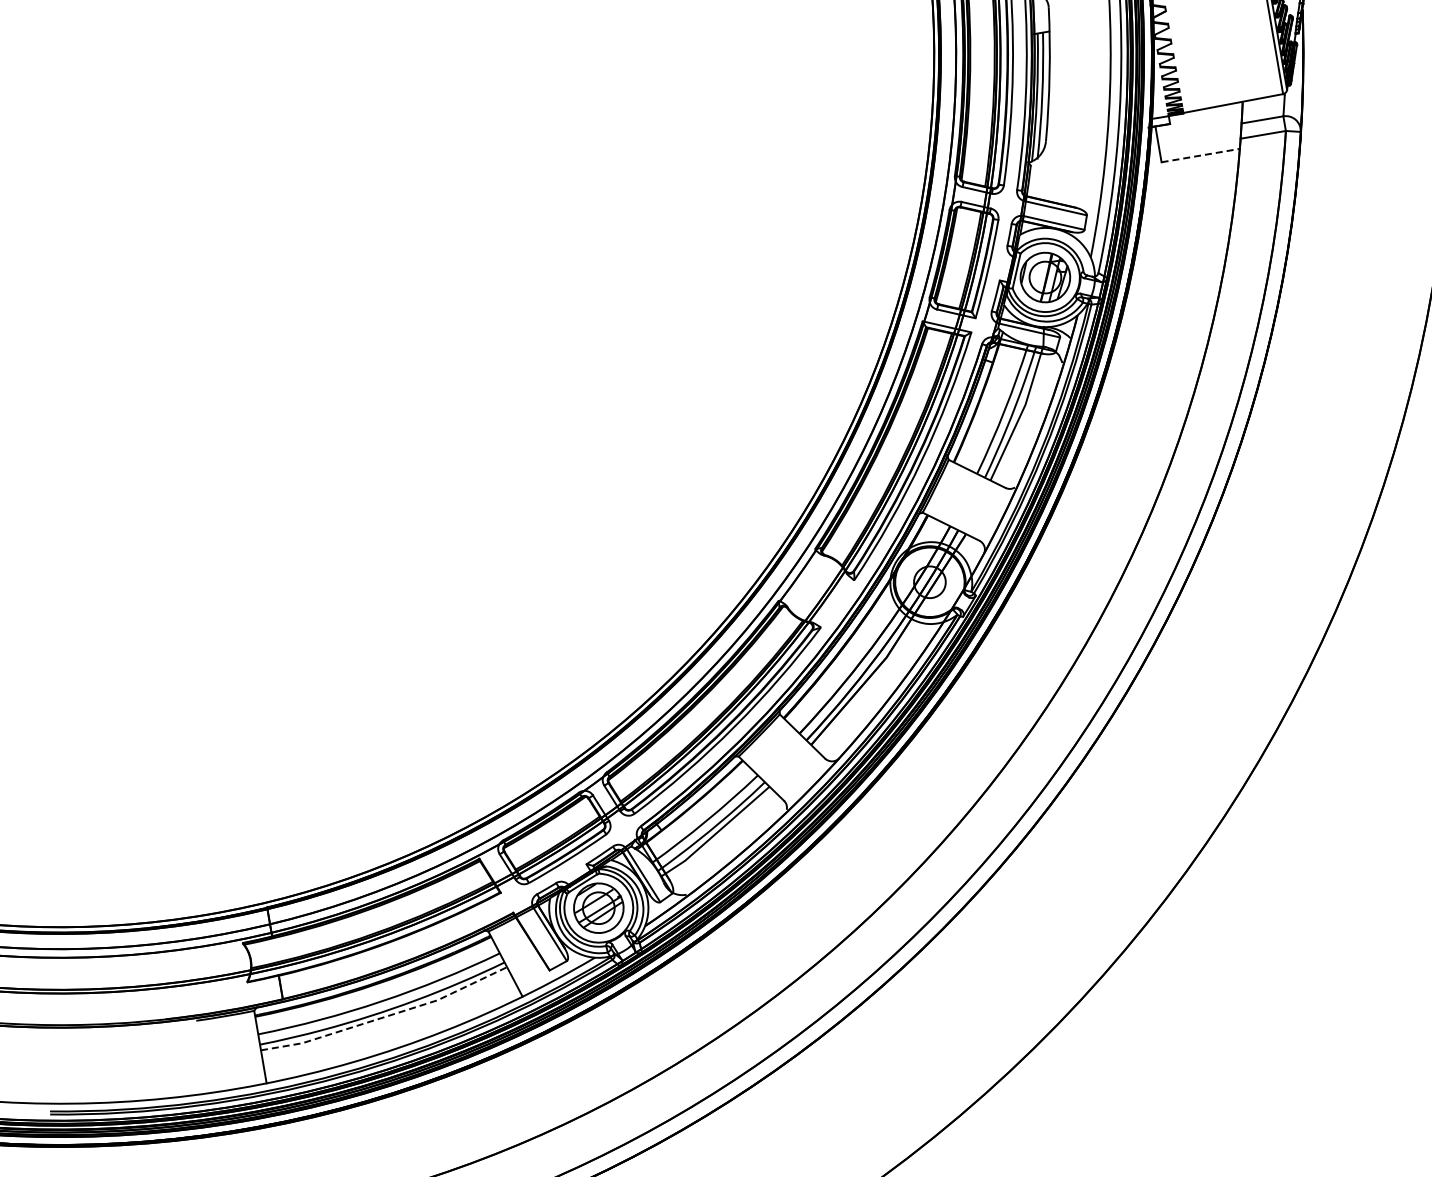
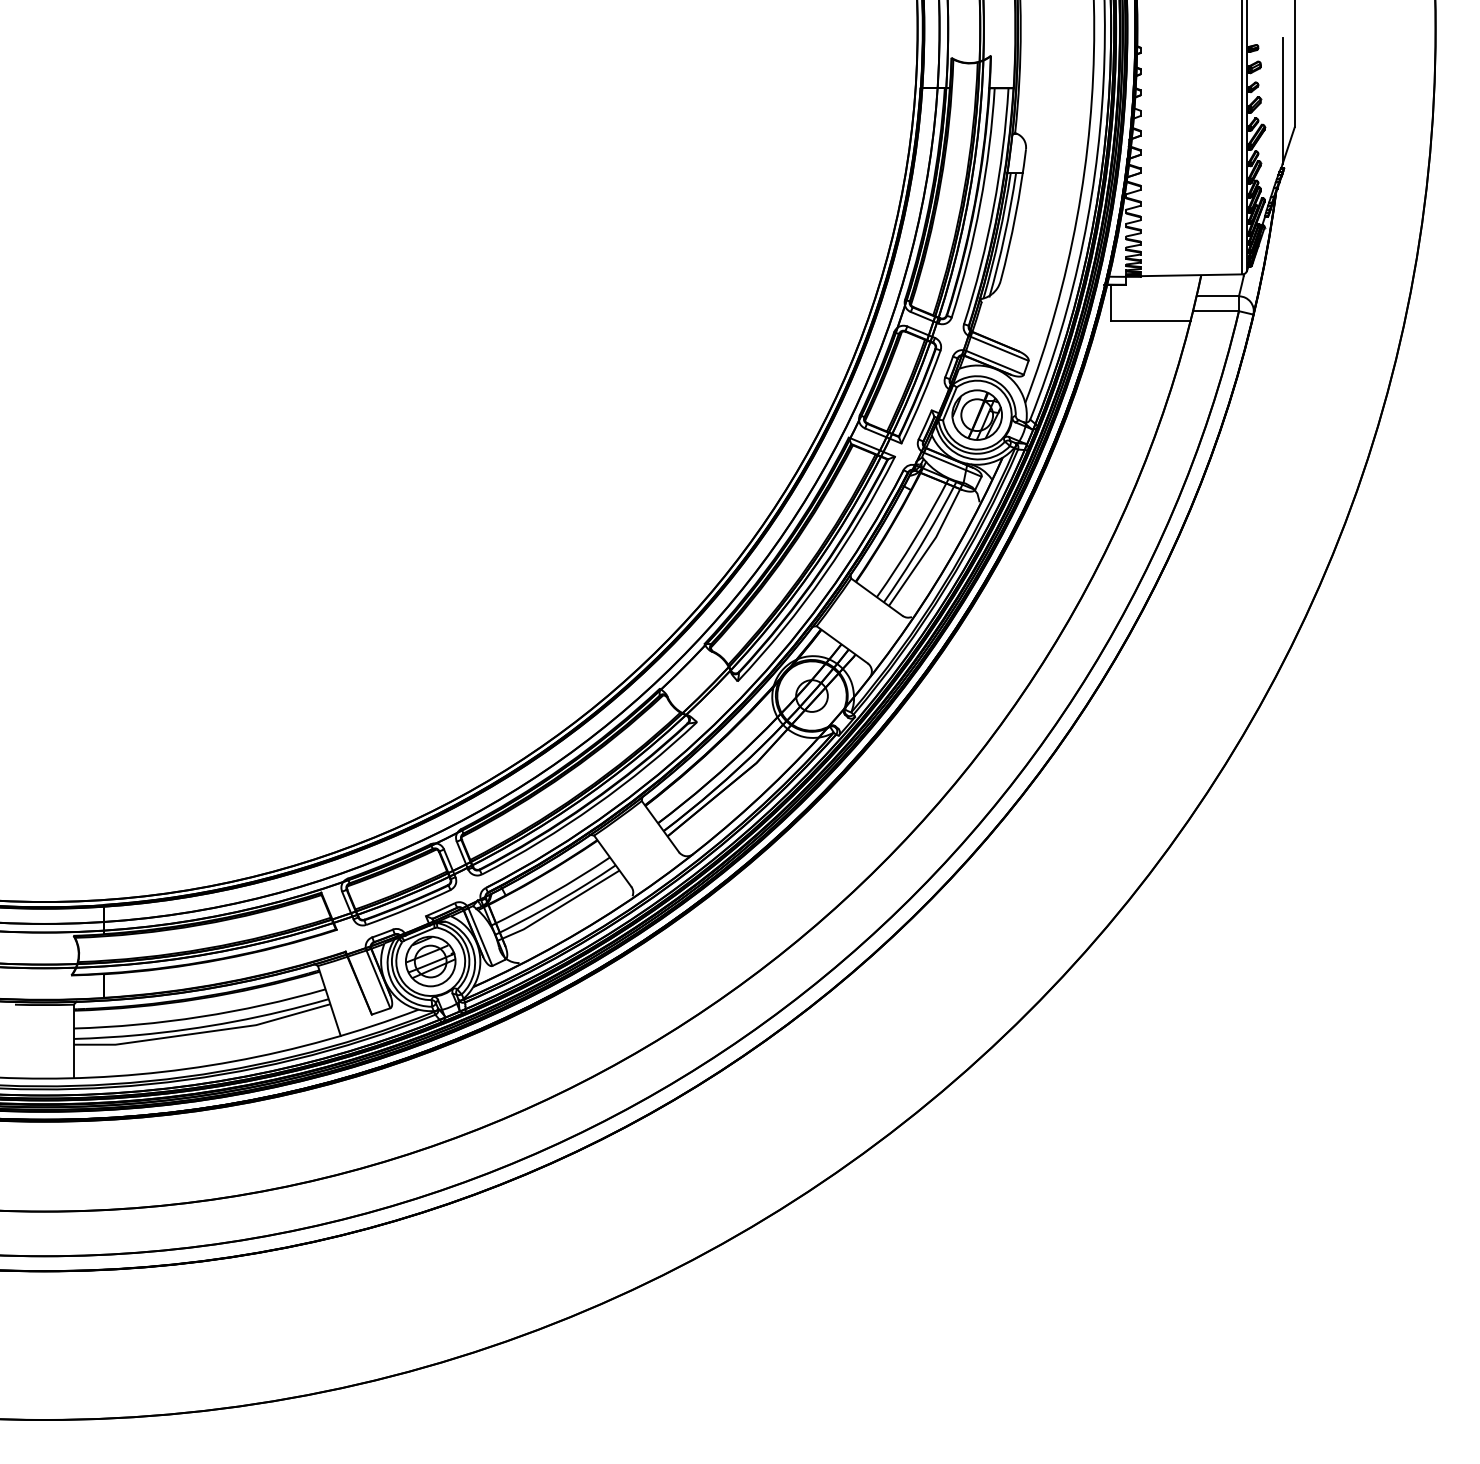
line: (1200, 156) -> (1150, 321), dashed -> solid
line: (386, 1016) -> (203, 1032), dashed -> solid

